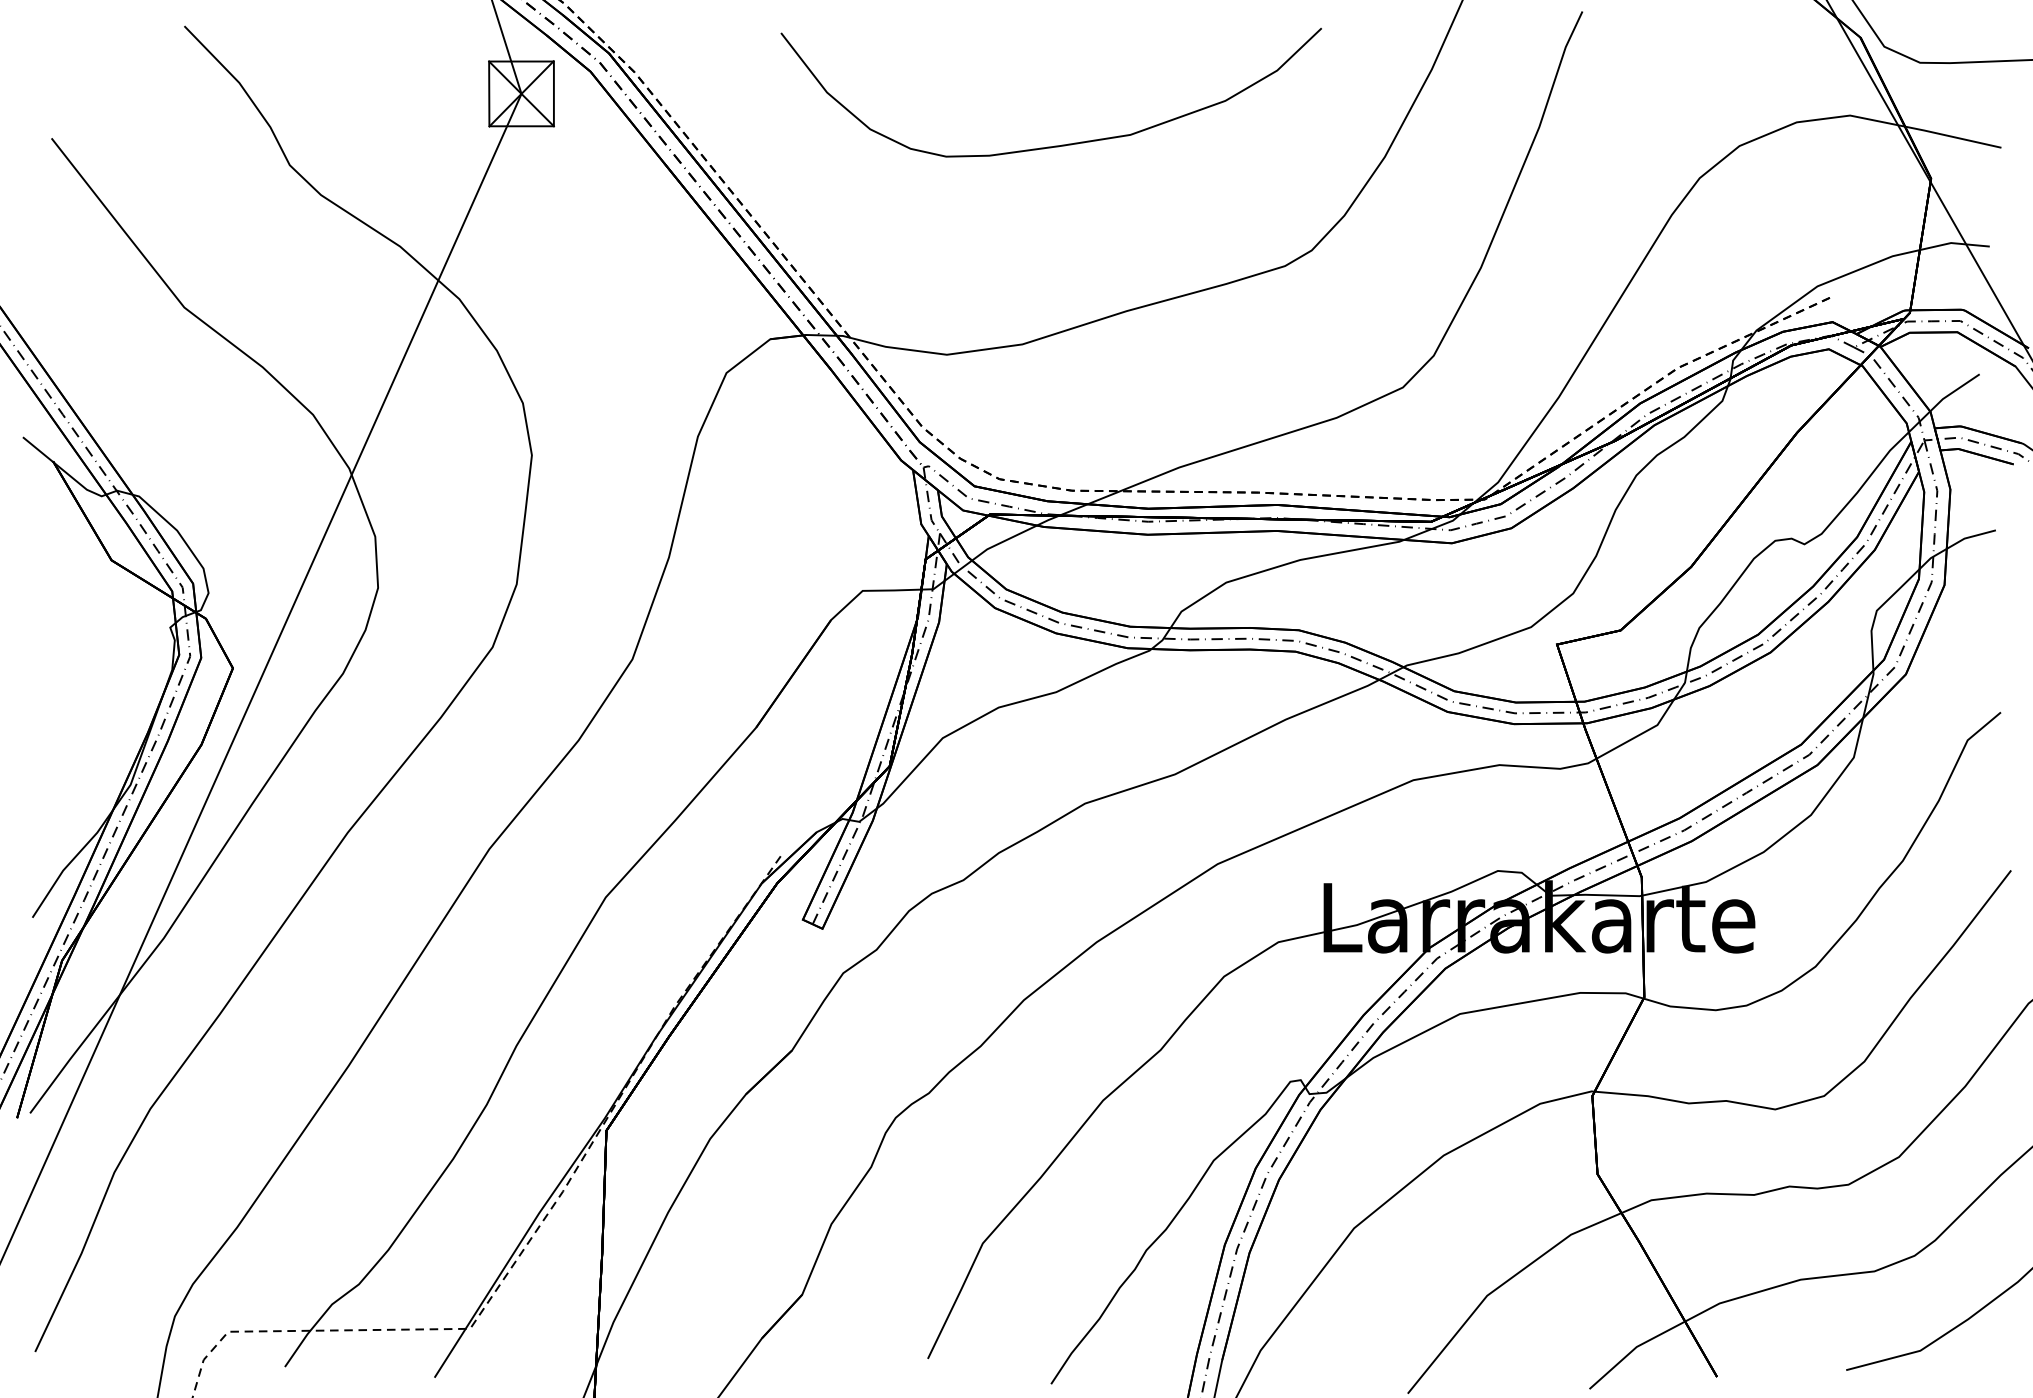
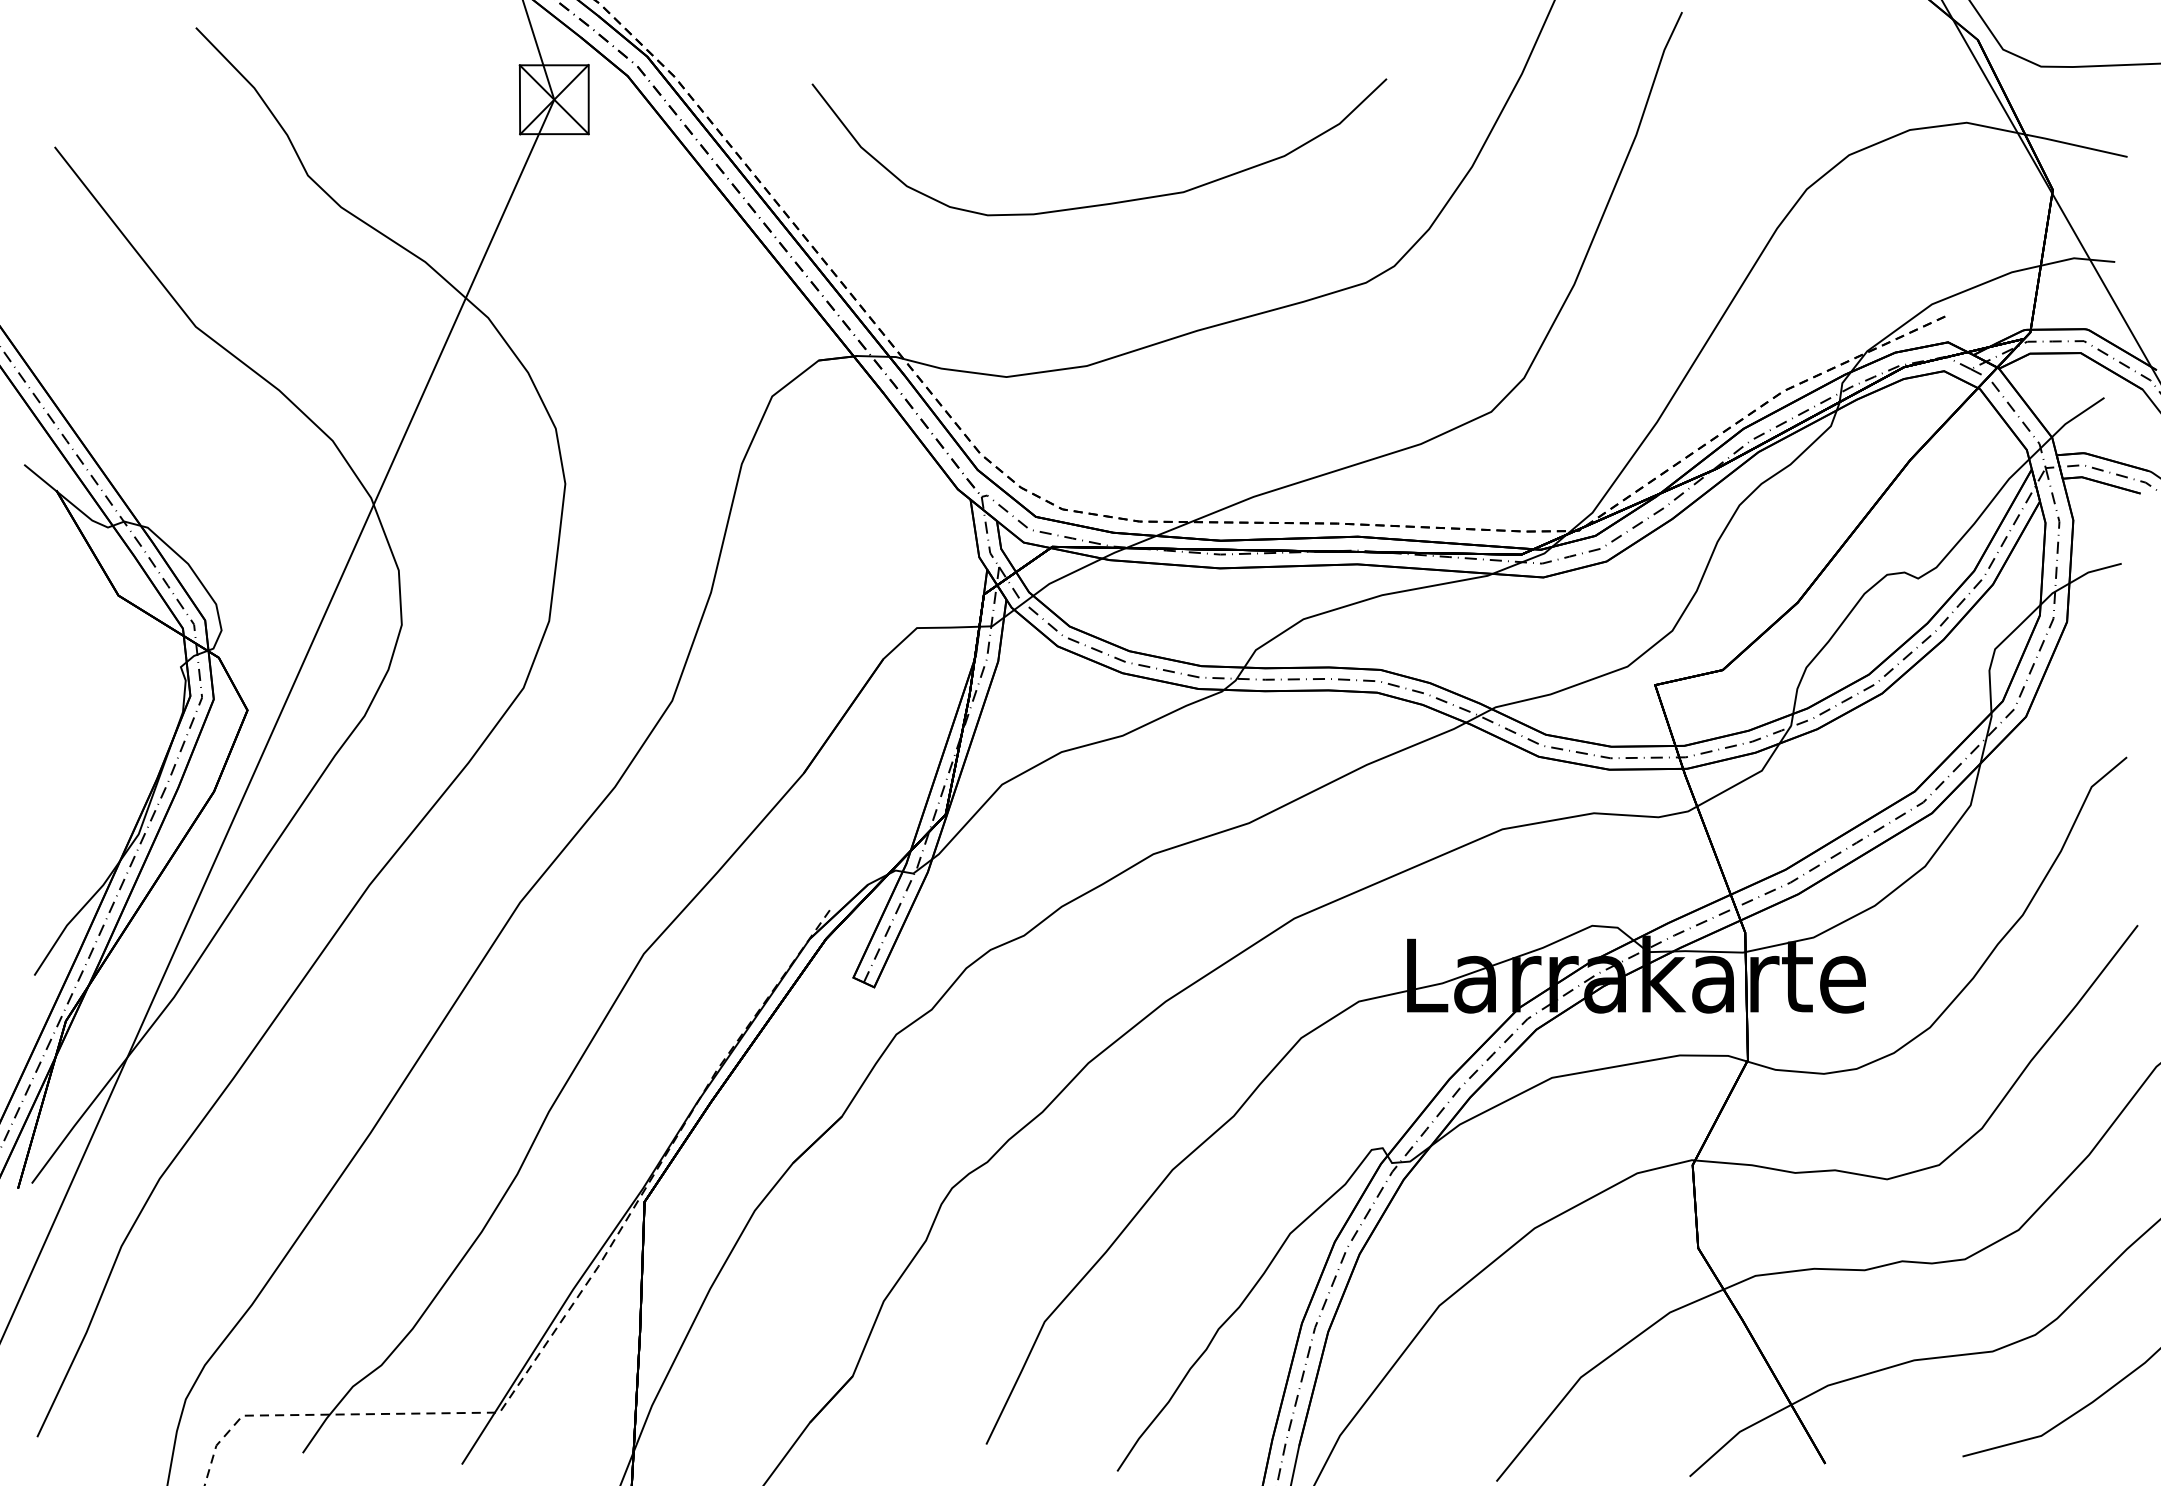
curve: (1061, 144) -> (1110, 202), moved

